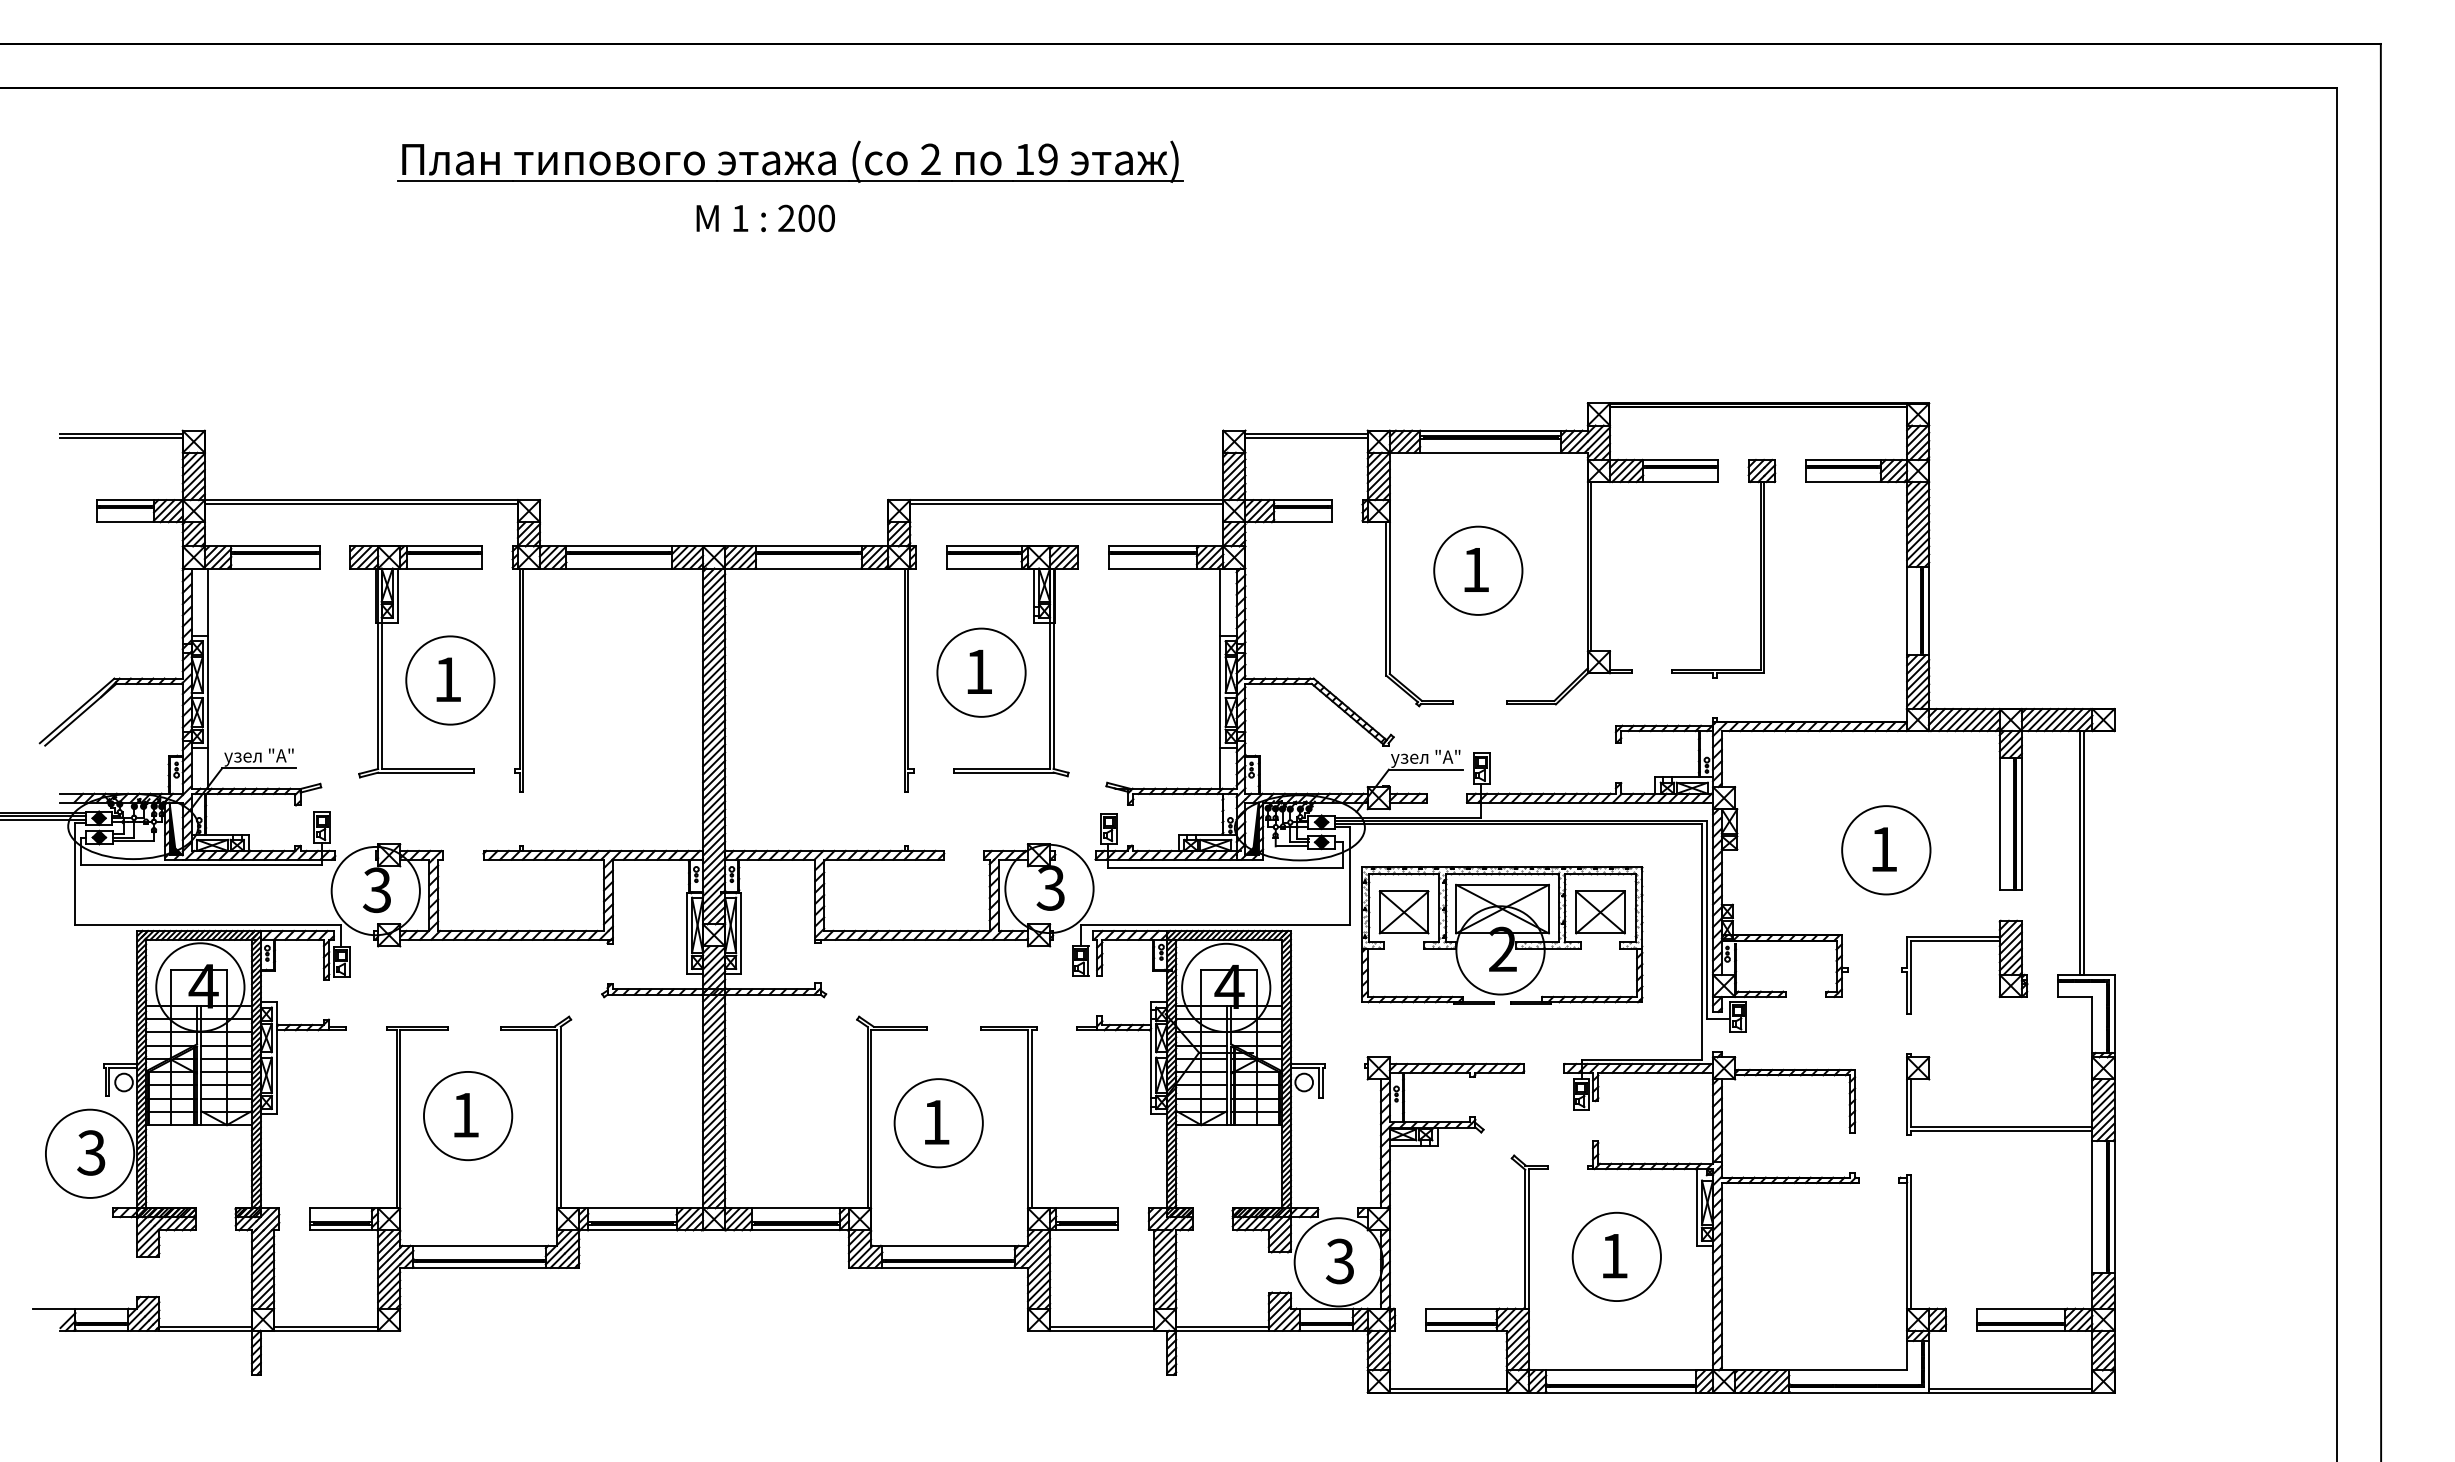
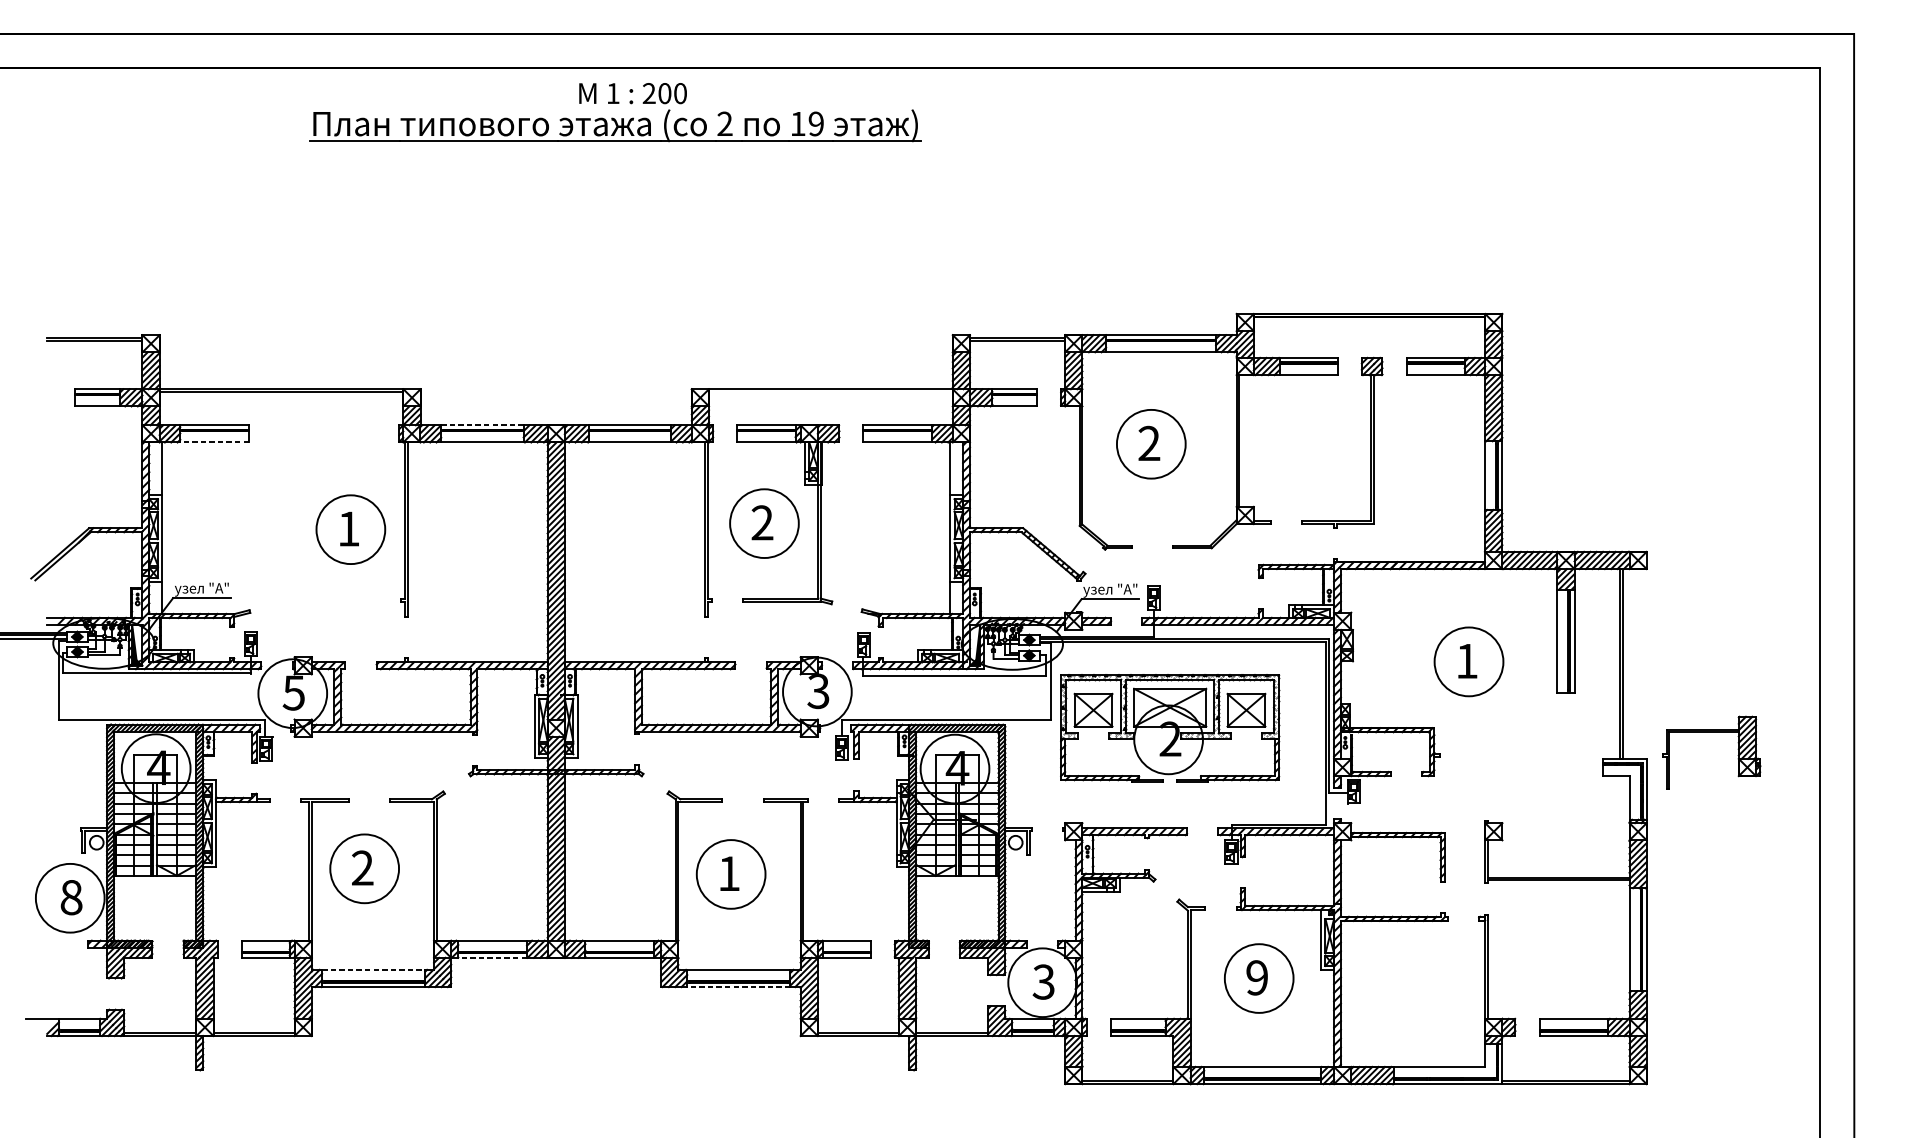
text: (765, 218) -> (632, 93), moved
line: (1066, 503) -> (830, 391), removed
line: (619, 546) -> (482, 425), solid -> dashed
line: (274, 568) -> (213, 442), solid -> dashed
text: (1475, 569) -> (1149, 443), 1 -> 2
part: (382, 661) -> (297, 514), removed
text: (978, 671) -> (762, 522), 1 -> 2
text: (376, 889) -> (293, 692), 3 -> 5
part: (1964, 941) -> (1711, 732), moved
text: (465, 1114) -> (362, 867), 1 -> 2
text: (91, 1152) -> (71, 897), 3 -> 8
line: (632, 1230) -> (492, 957), solid -> dashed
line: (480, 1245) -> (374, 969), solid -> dashed
text: (1613, 1255) -> (1256, 977), 1 -> 9
line: (948, 1267) -> (738, 986), solid -> dashed

